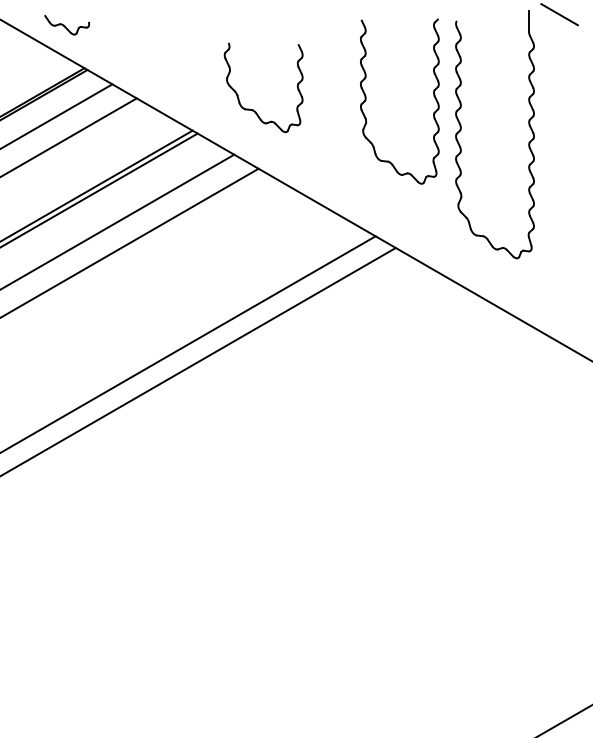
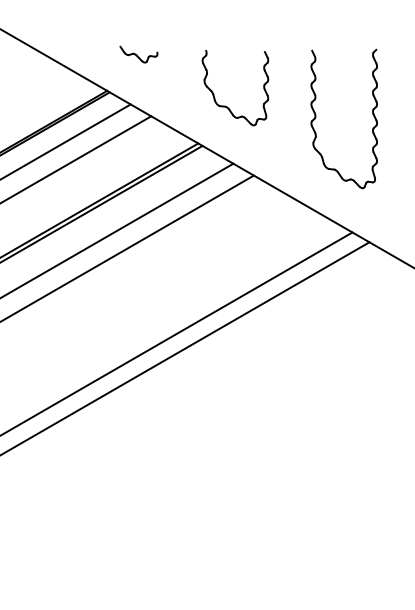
part: (66, 25) -> (138, 54), moved
part: (366, 100) -> (316, 118), moved
part: (253, 109) -> (226, 106), moved

